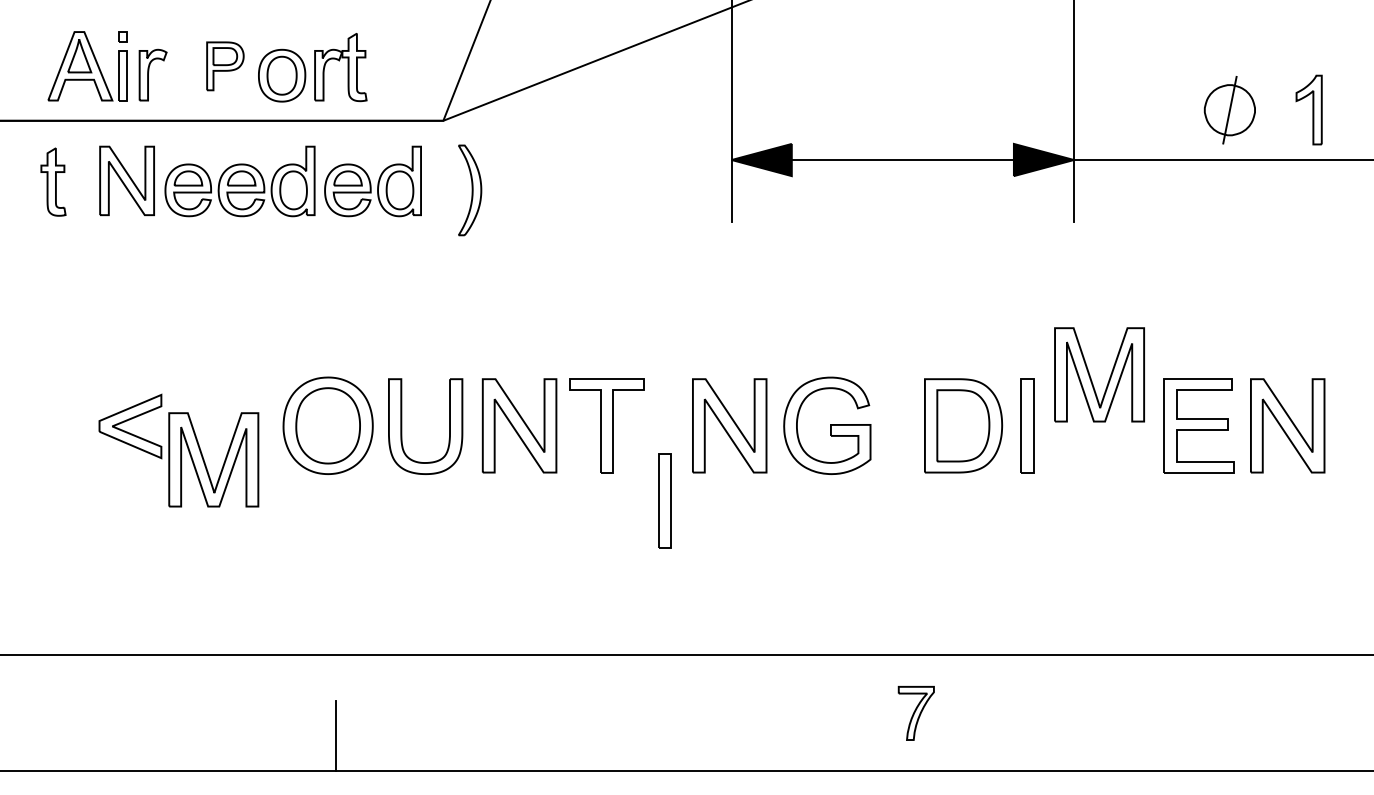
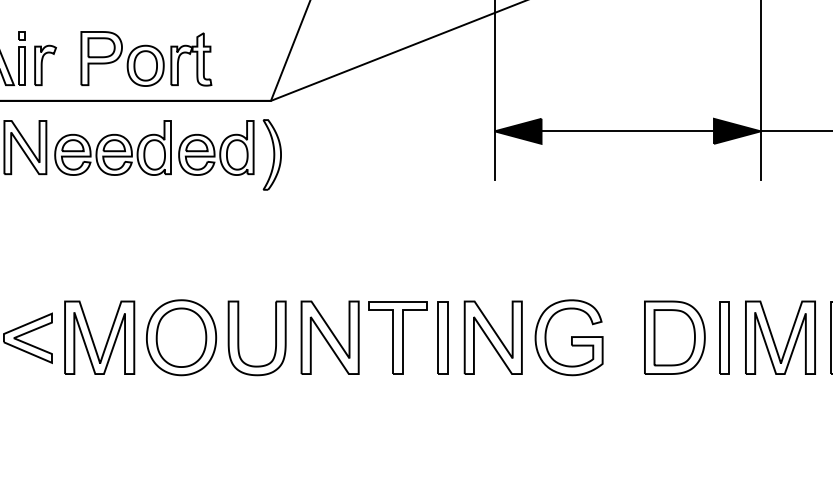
part: (225, 66) -> (101, 58), size x1.43
part: (470, 190) -> (272, 155), moved
part: (1091, 377) -> (774, 339), moved
part: (205, 462) -> (93, 339), moved
part: (664, 500) -> (442, 337), moved

